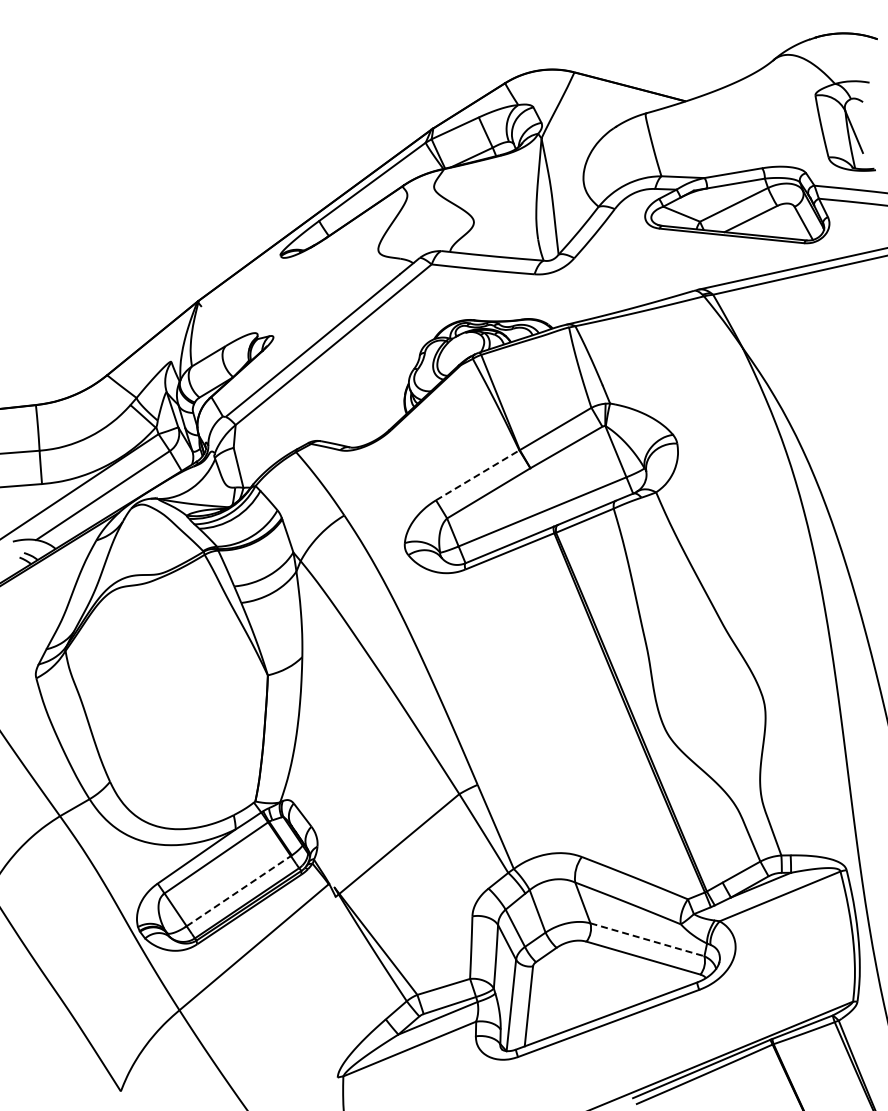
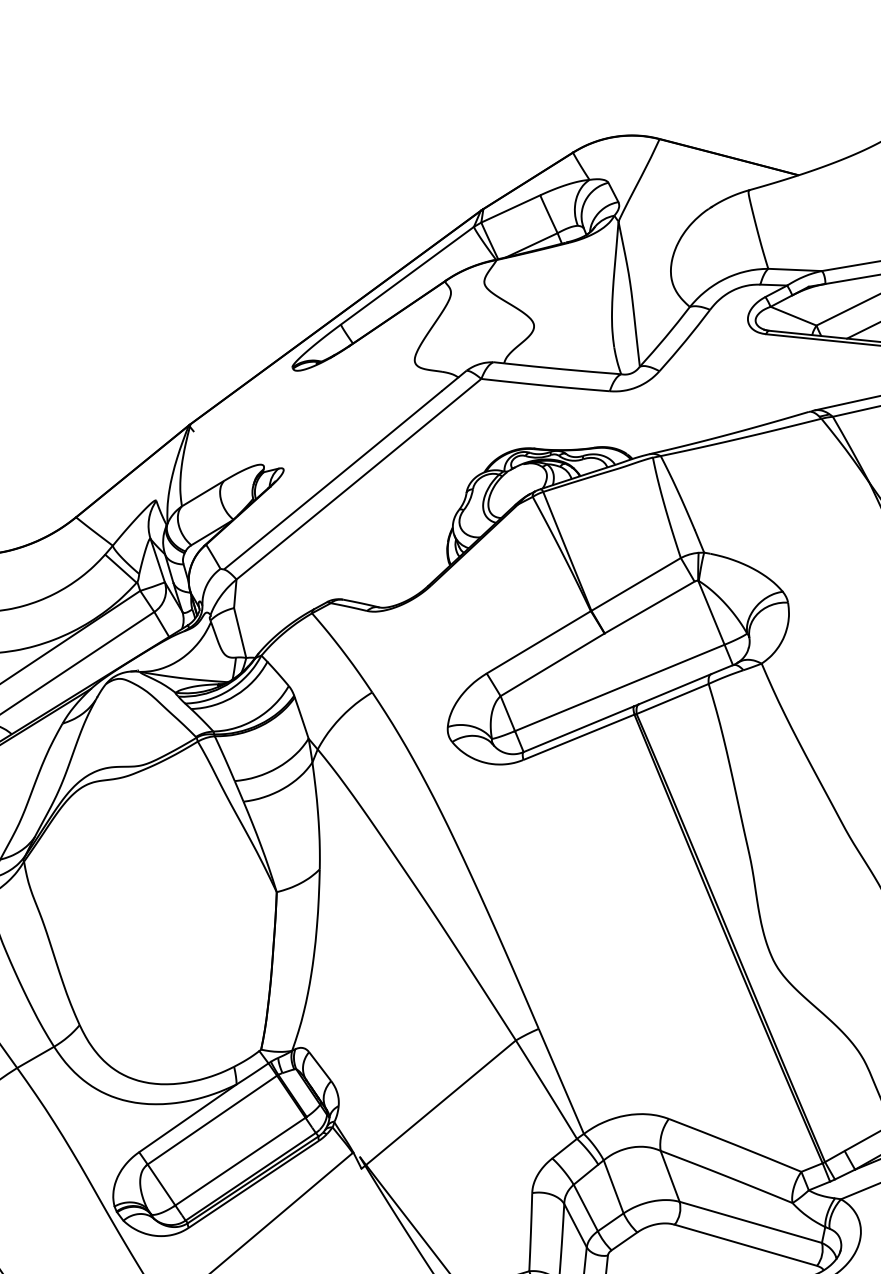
line: (477, 475) -> (538, 642), dashed -> solid
line: (238, 891) -> (240, 1162), dashed -> solid
line: (647, 939) -> (750, 1222), dashed -> solid

